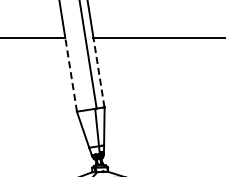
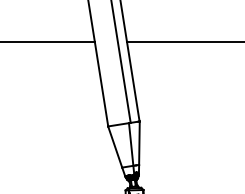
line: (98, 72) -> (132, 81), dashed -> solid
line: (71, 74) -> (101, 83), dashed -> solid

